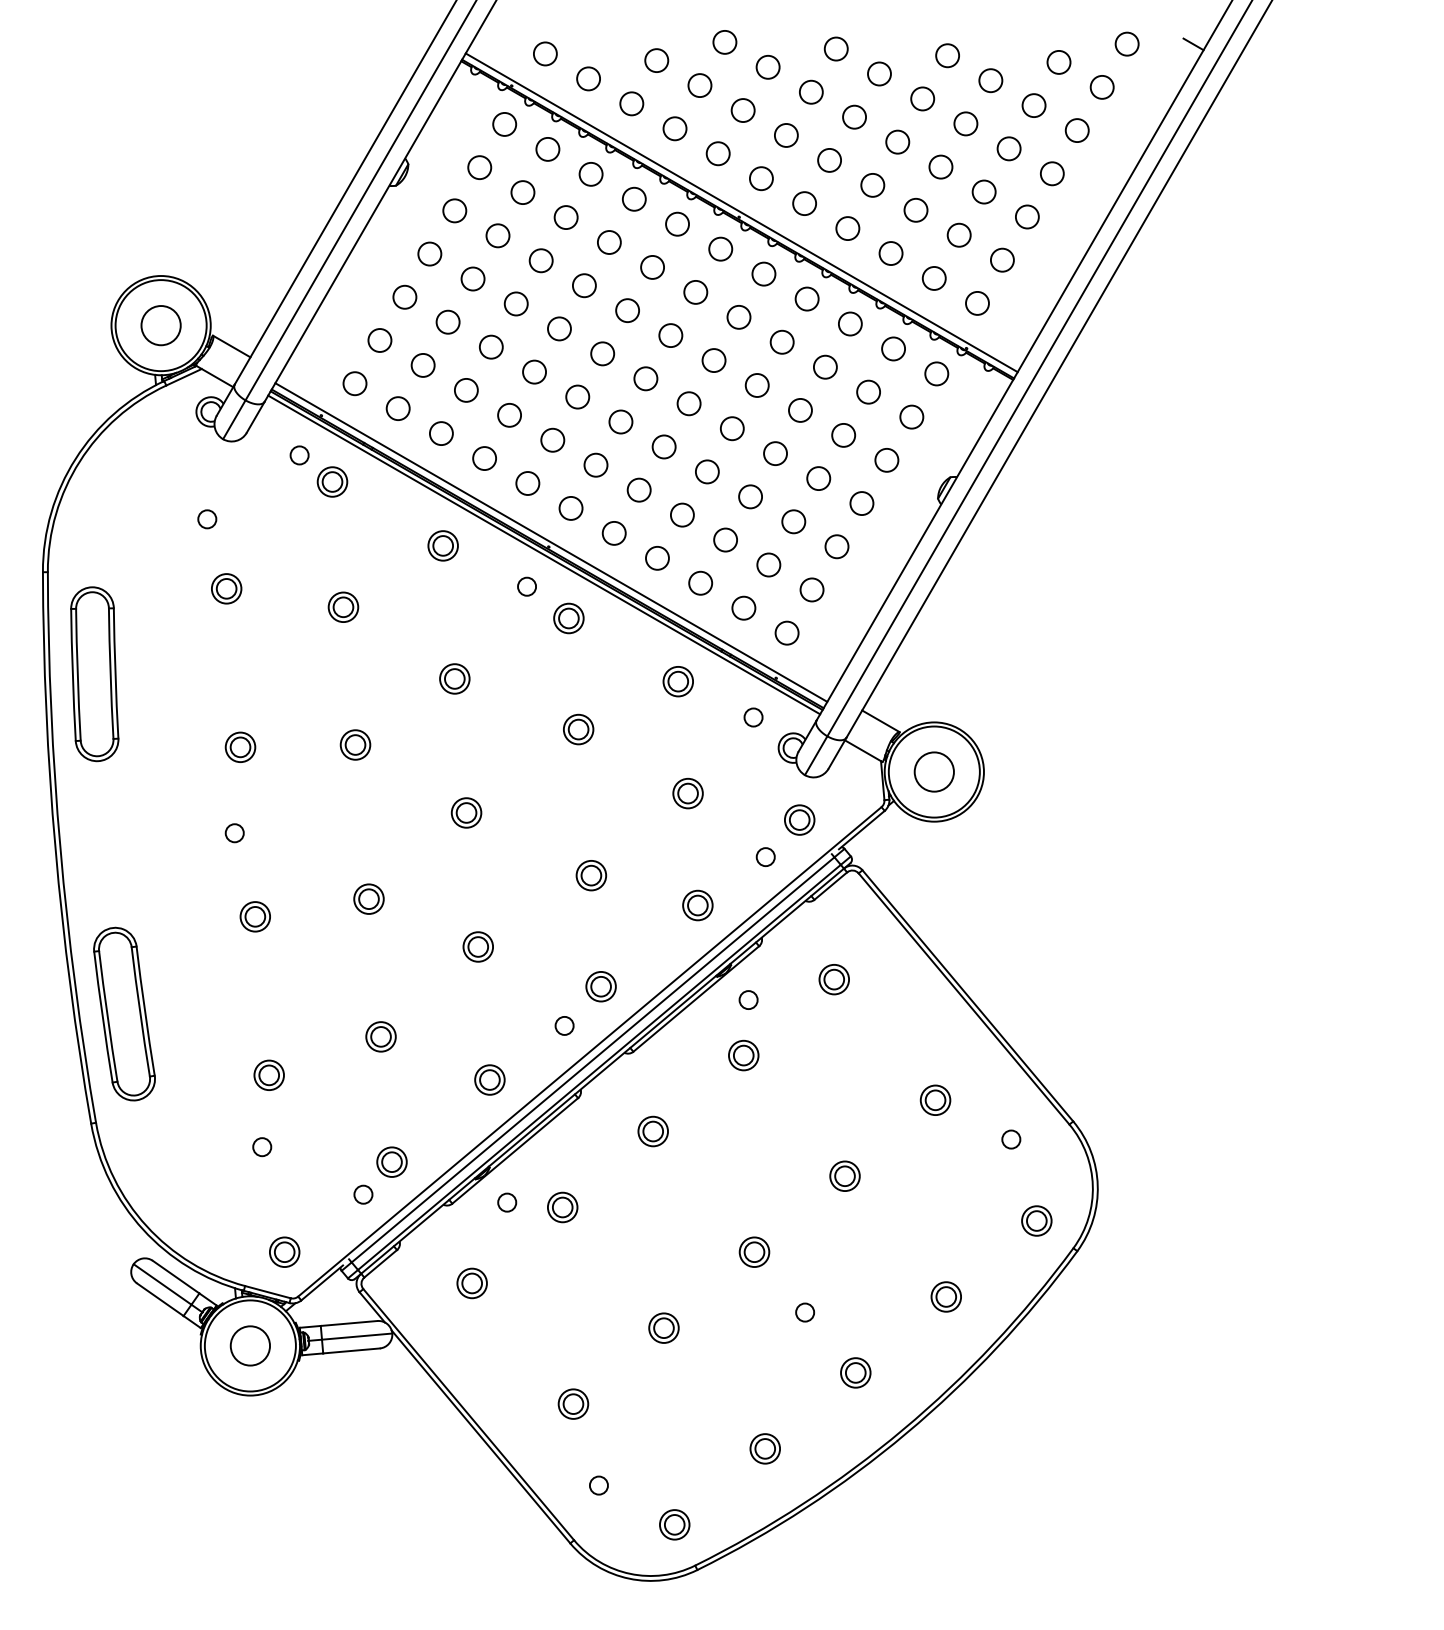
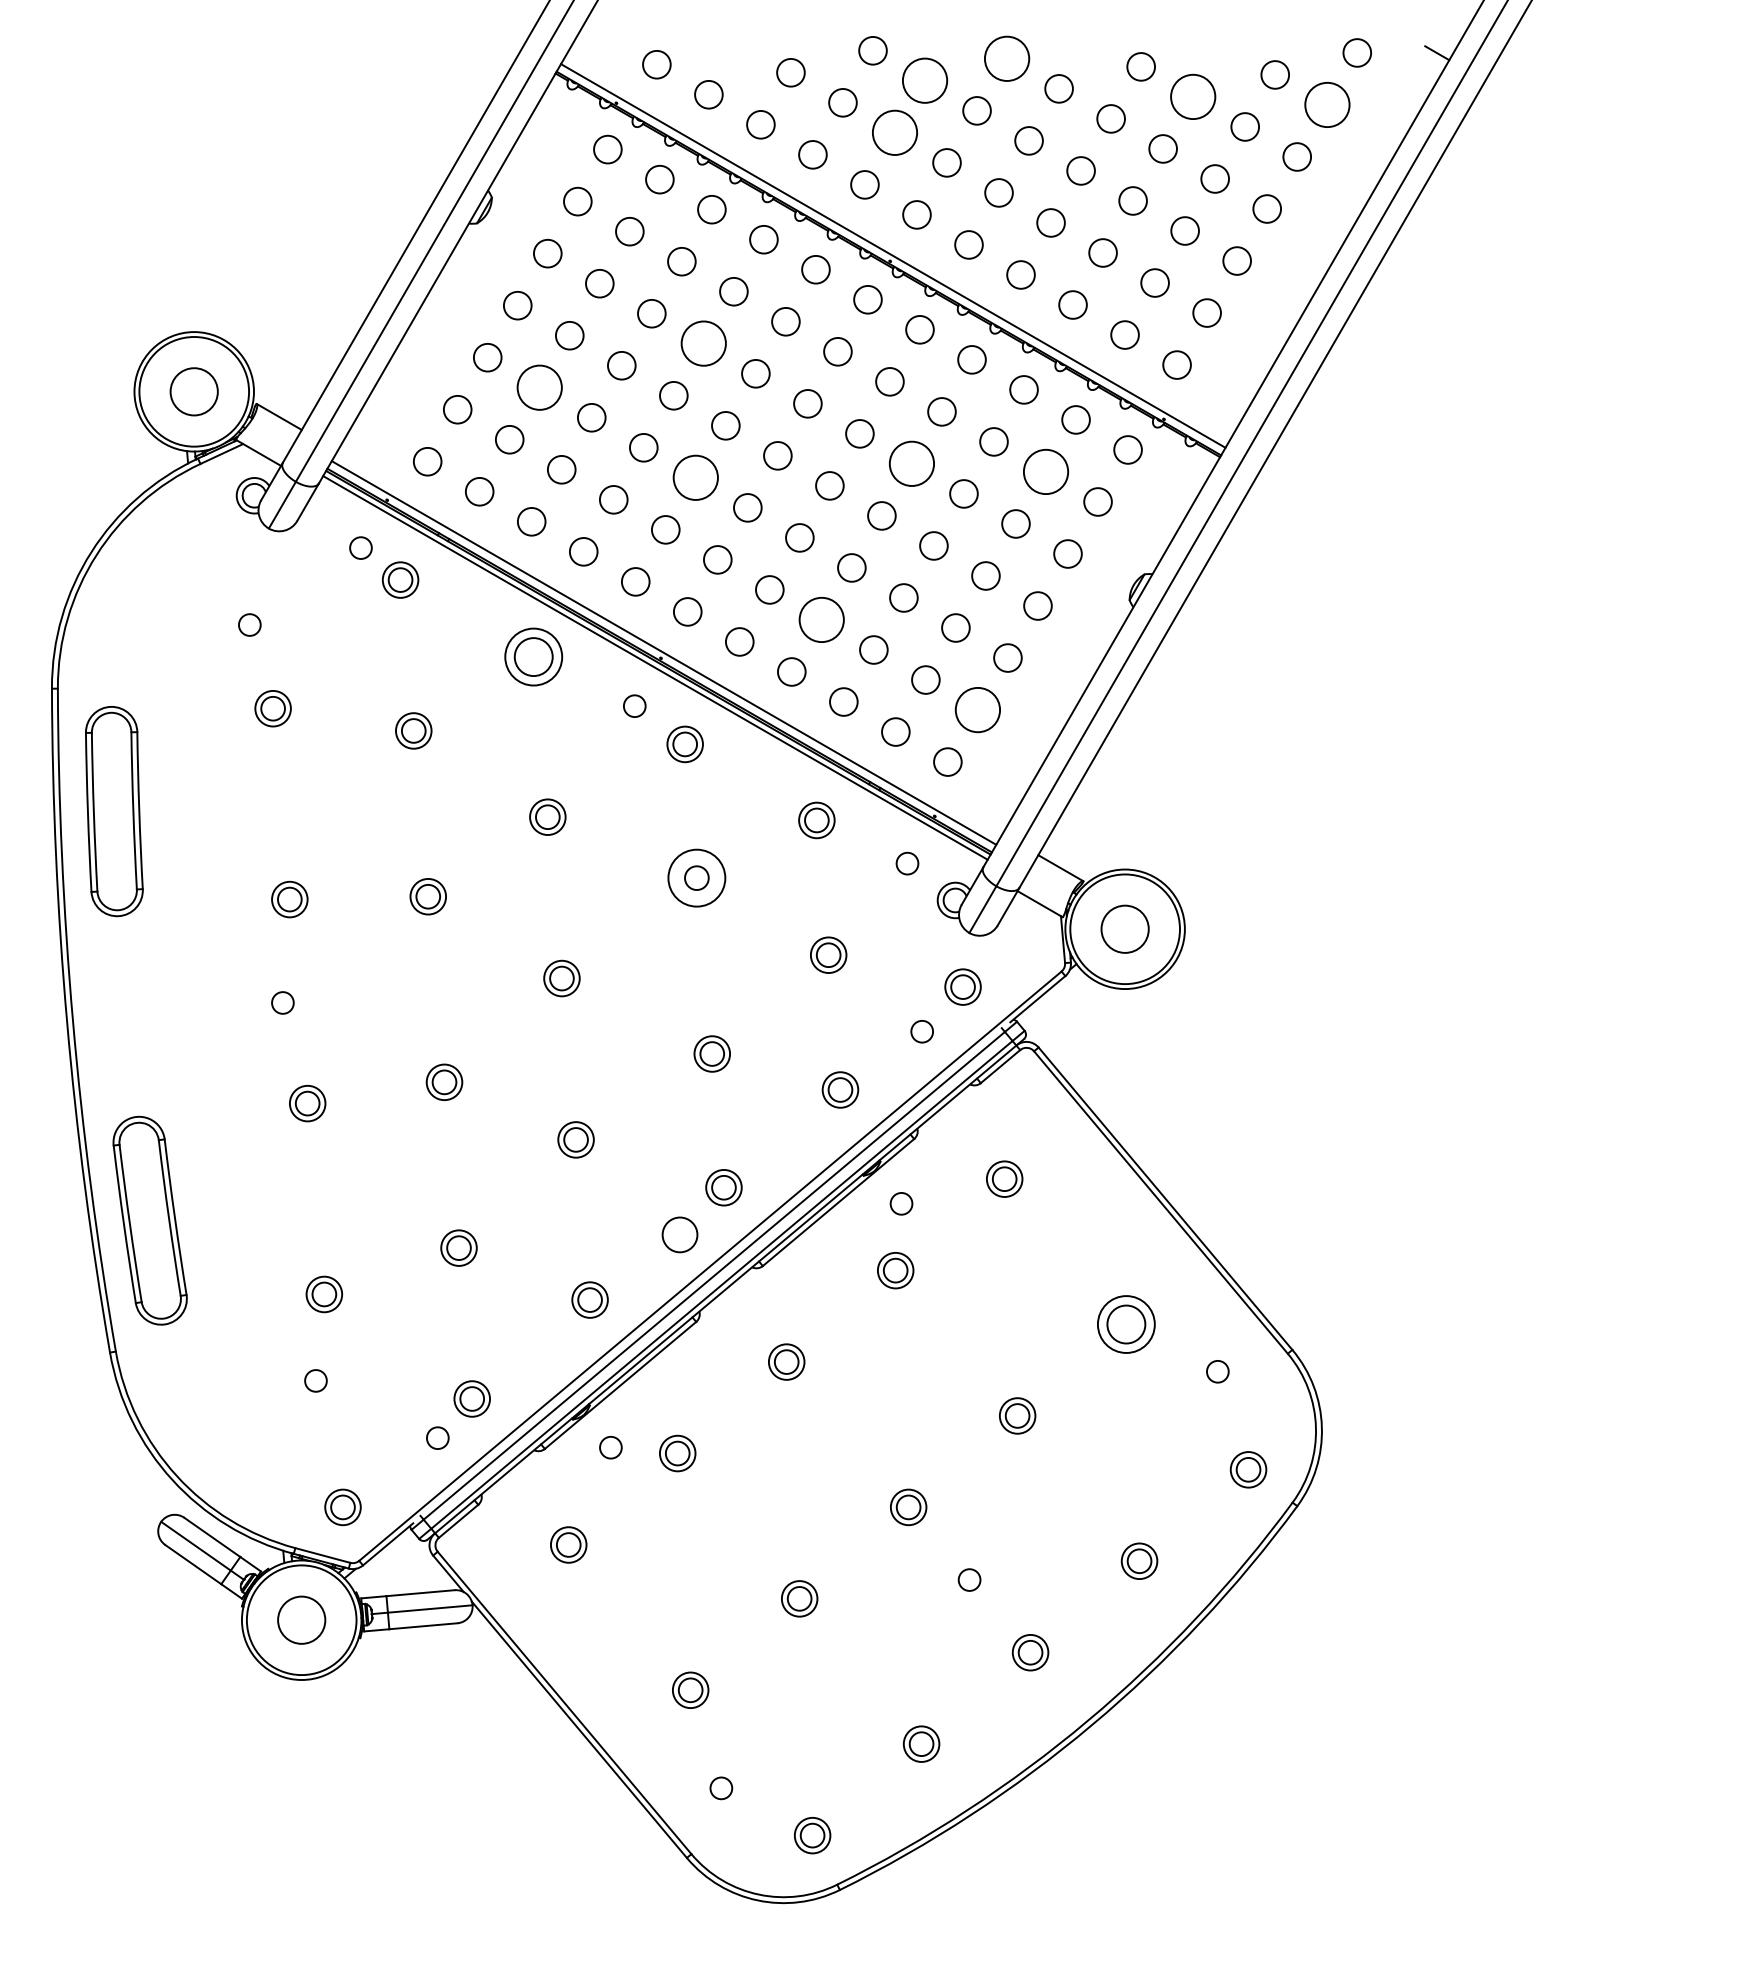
circle: (835, 48) -> (1006, 58), size x1.6
circle: (767, 67) -> (924, 80), size x1.6
circle: (991, 80) -> (1193, 96), size x1.6
circle: (1101, 86) -> (1326, 104), size x1.6
circle: (742, 110) -> (894, 132), size x1.6
circle: (584, 285) -> (703, 343), size x1.6
circle: (447, 322) -> (539, 387), size x1.6
circle: (756, 385) -> (911, 463), size x1.6
circle: (868, 391) -> (1045, 471), size x1.6
circle: (577, 396) -> (695, 477), size x1.6
circle: (682, 514) -> (821, 619), size x1.6
part: (442, 545) -> (533, 656), size x1.6
circle: (811, 589) -> (977, 709), size x1.6
circle: (578, 729) -> (696, 877), size x1.6
circle: (564, 1025) -> (679, 1234), size x1.6
part: (935, 1100) -> (1126, 1324), size x1.6

